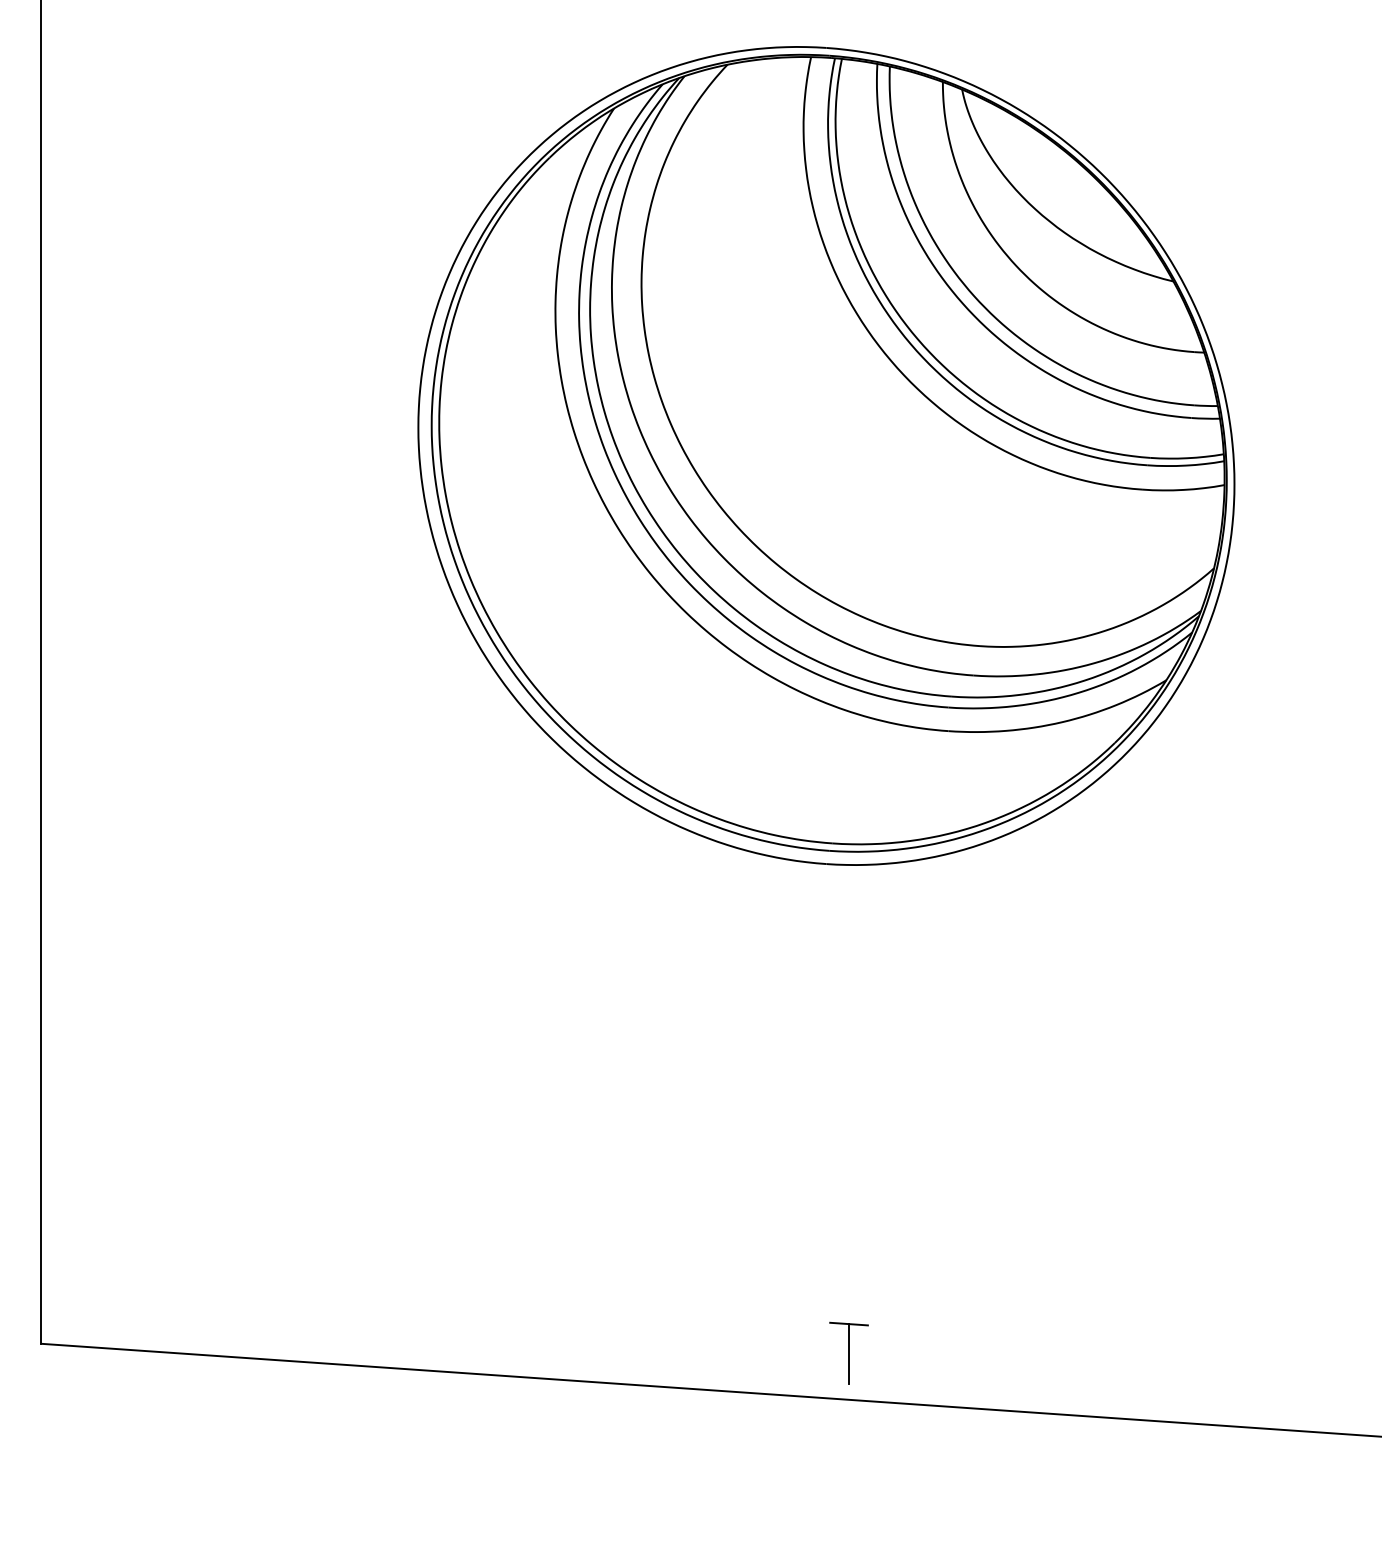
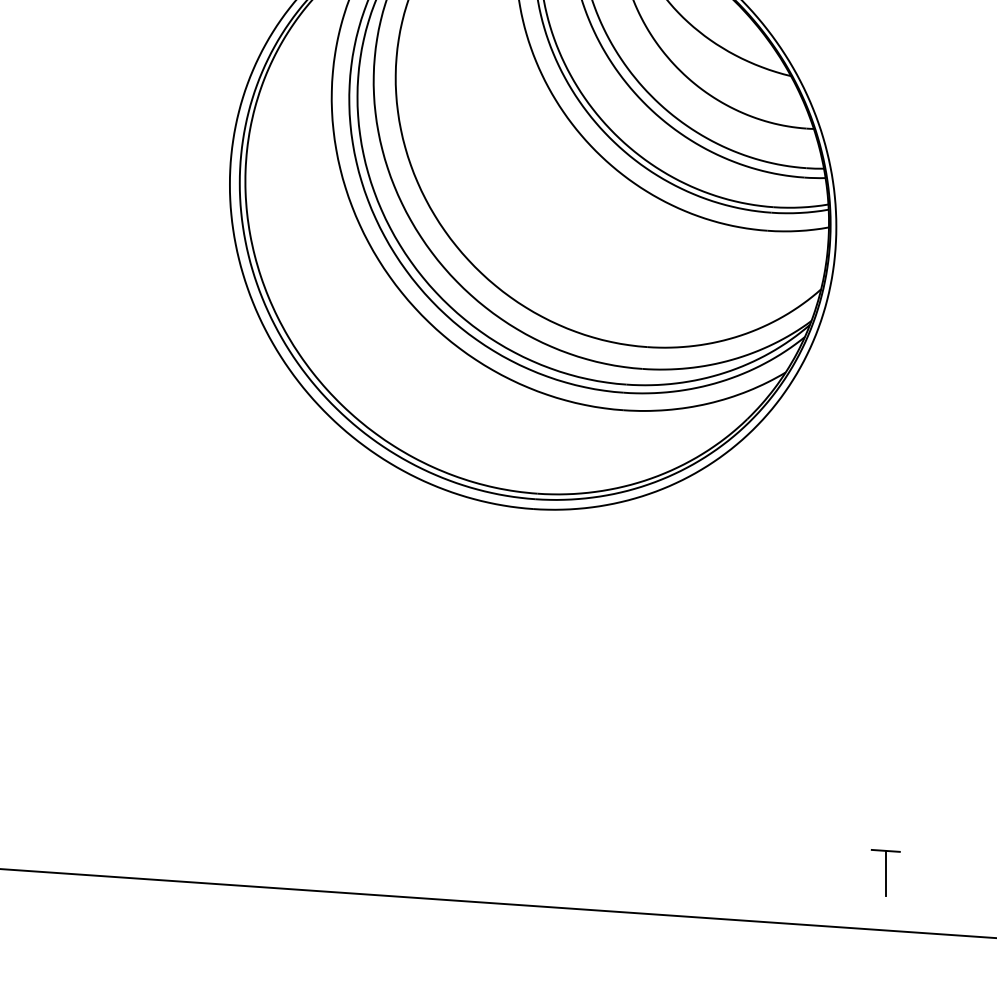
part: (848, 1352) -> (885, 872), moved

